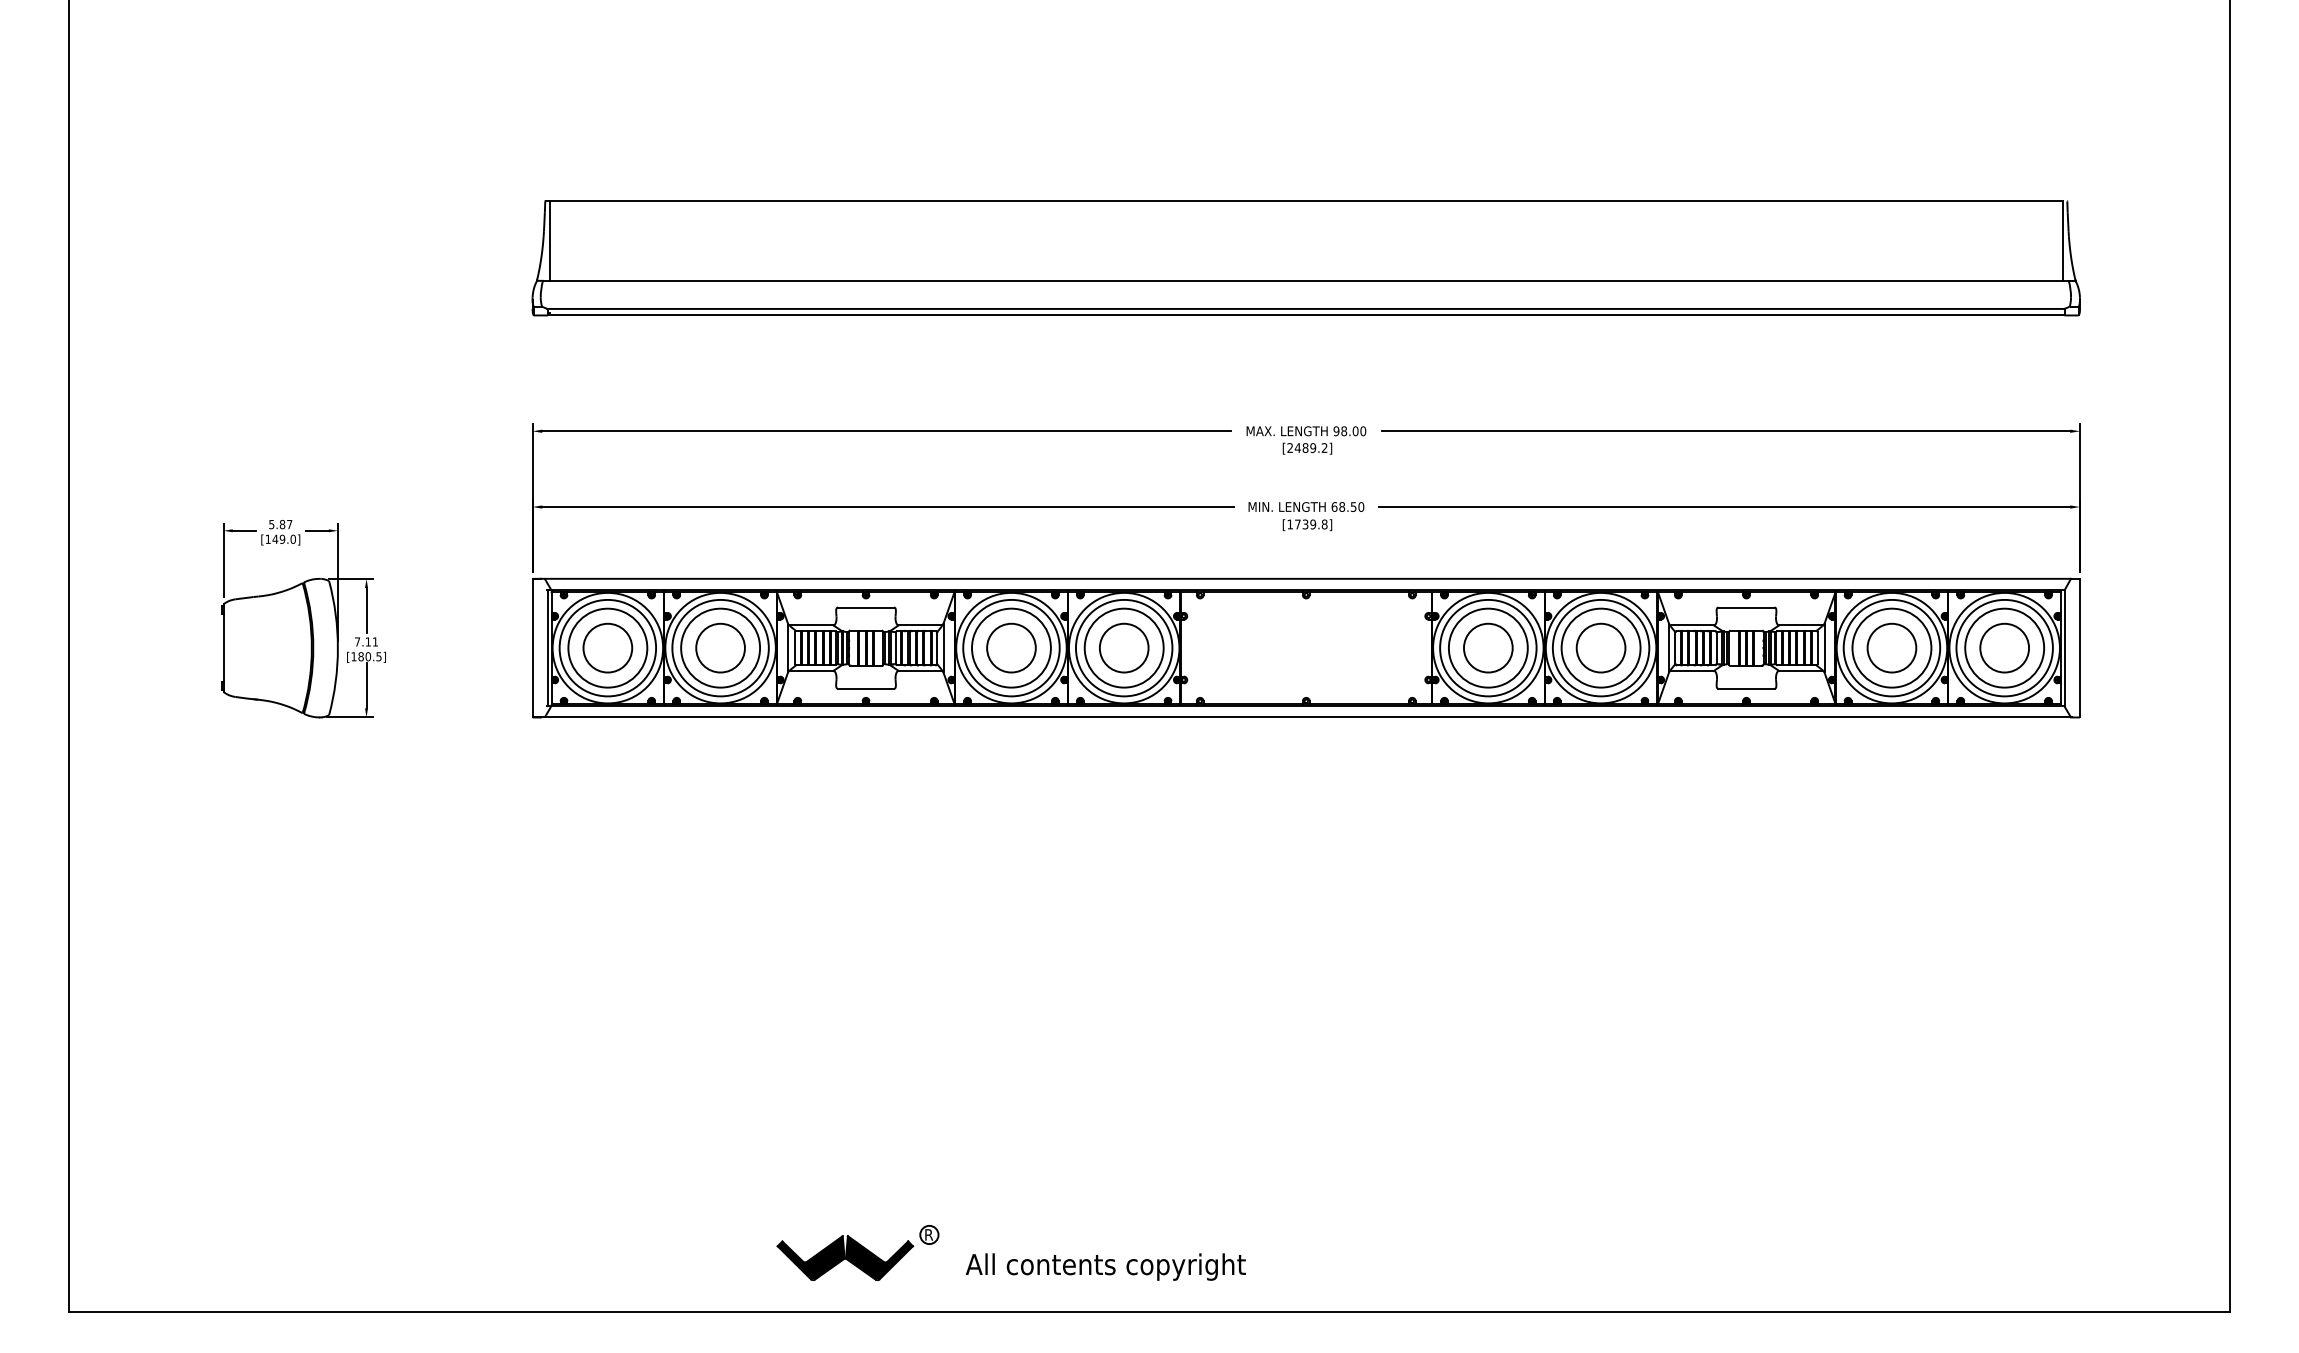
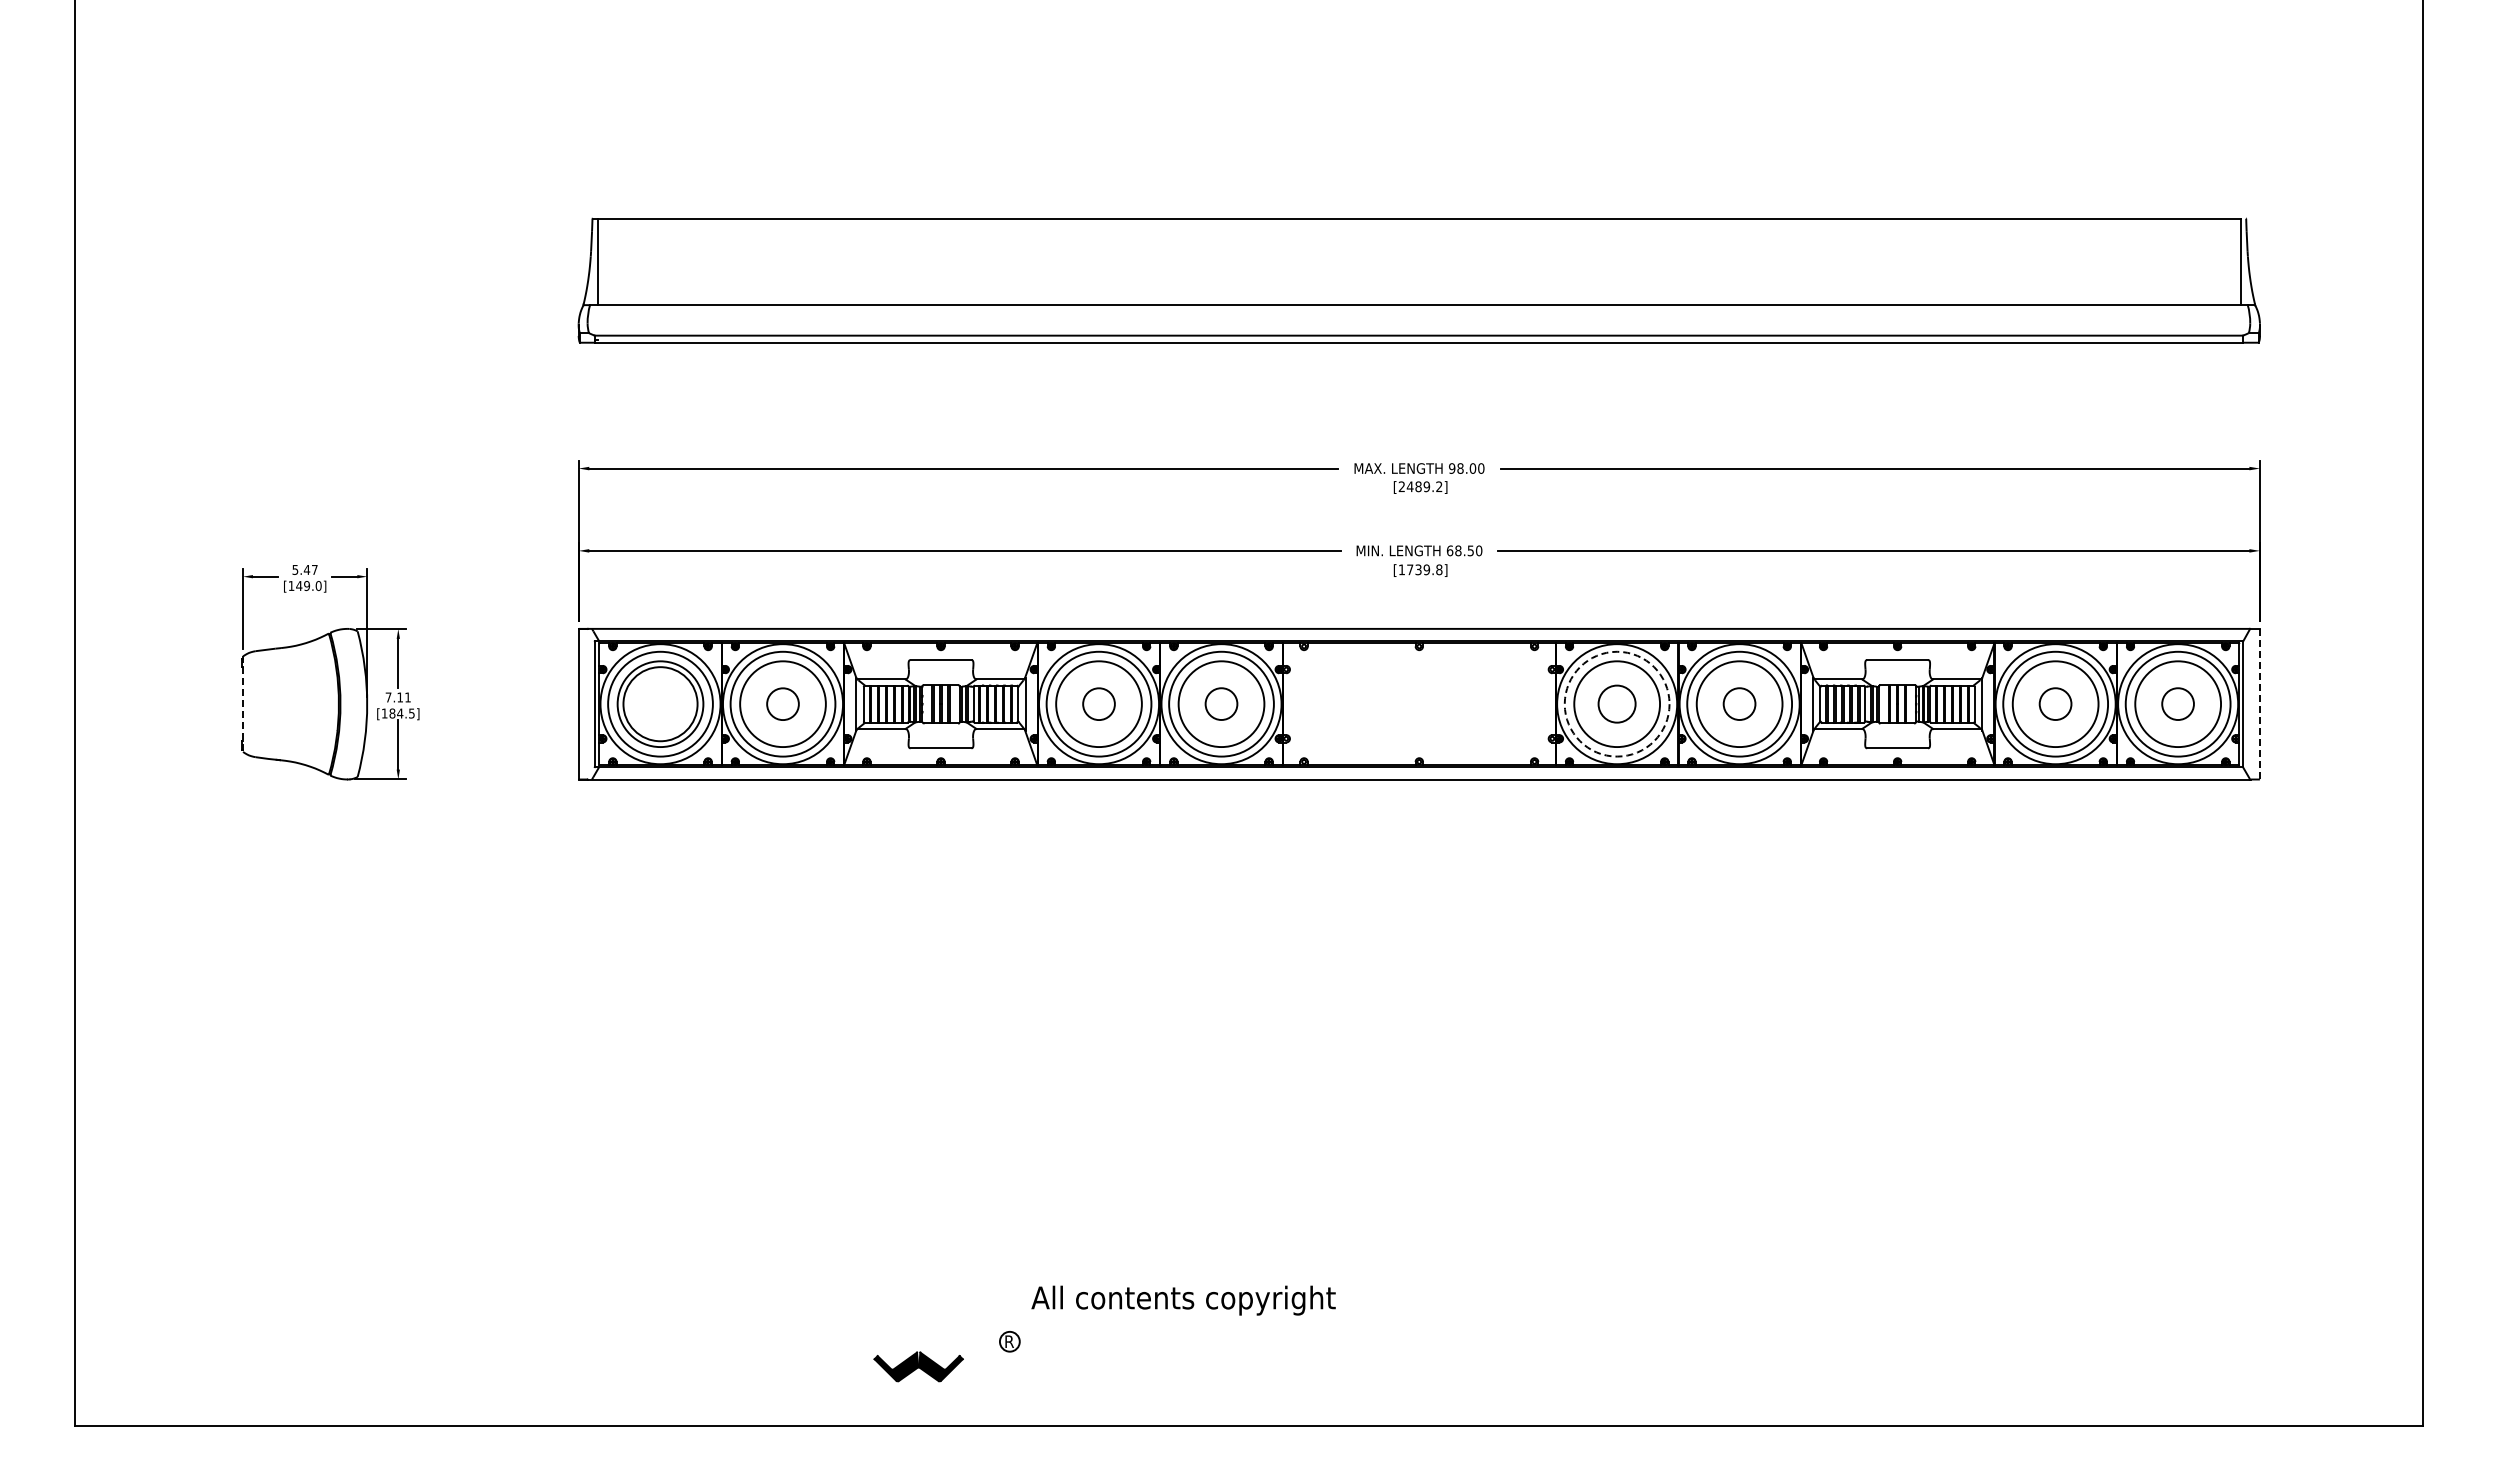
text: (282, 524) -> (306, 569), 5.87 -> 5.47
circle: (607, 647) -> (660, 703), size x1.4
circle: (720, 647) -> (782, 703), size x0.6
circle: (1010, 647) -> (1098, 703), size x0.6
circle: (1124, 647) -> (1221, 703), size x0.6
circle: (1487, 647) -> (1616, 703), size x0.7
circle: (1487, 647) -> (1616, 703), solid -> dashed
circle: (1600, 647) -> (1739, 703), size x0.6
circle: (1891, 647) -> (2055, 703), size x0.6
circle: (2004, 647) -> (2177, 703), size x0.6
line: (2079, 647) -> (2259, 703), solid -> dashed
line: (224, 648) -> (243, 704), solid -> dashed
text: (368, 656) -> (400, 713), [180.5] -> [184.5]
part: (845, 1257) -> (918, 1366), size x0.6
text: (1105, 1266) -> (1183, 1300), moved

